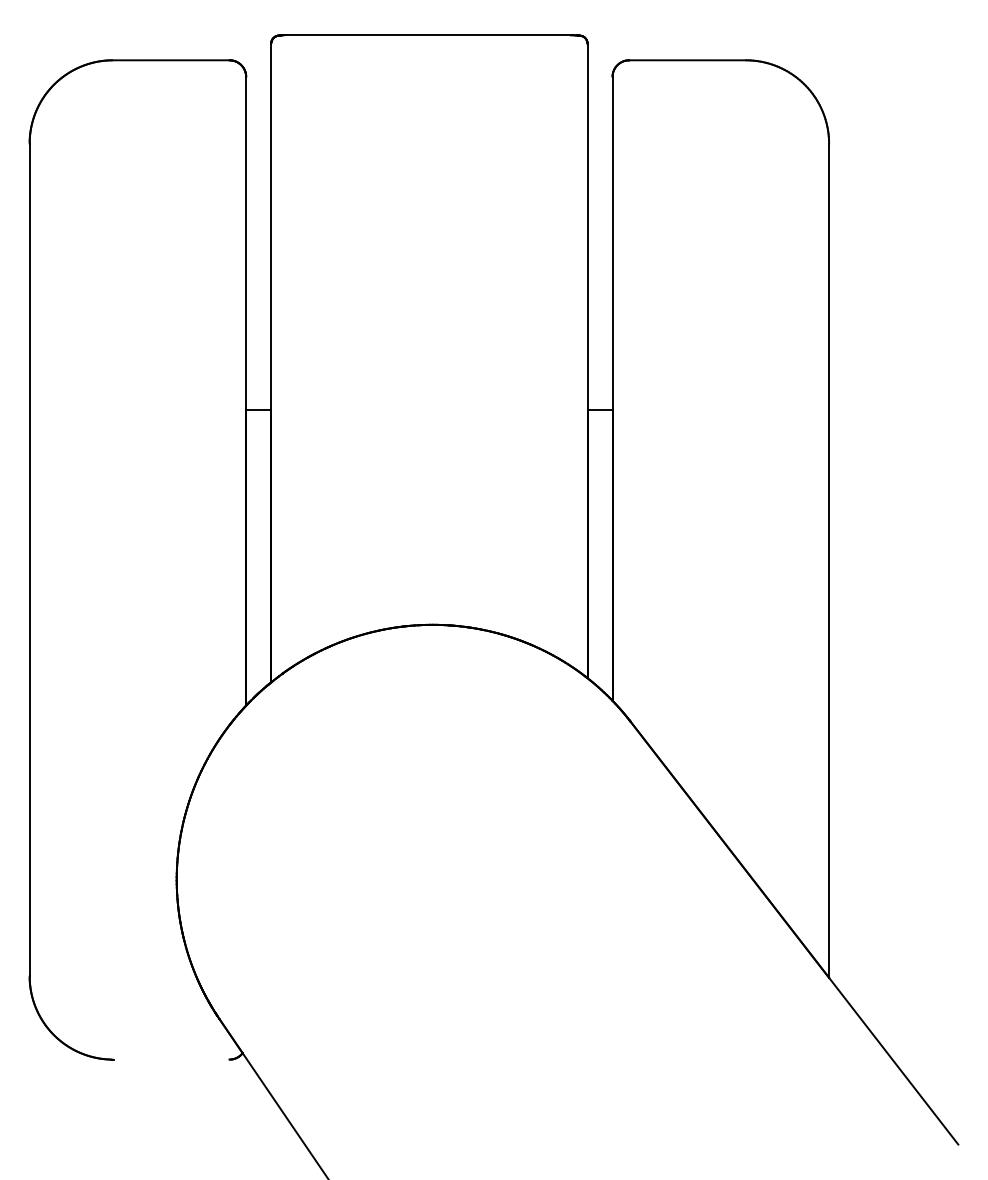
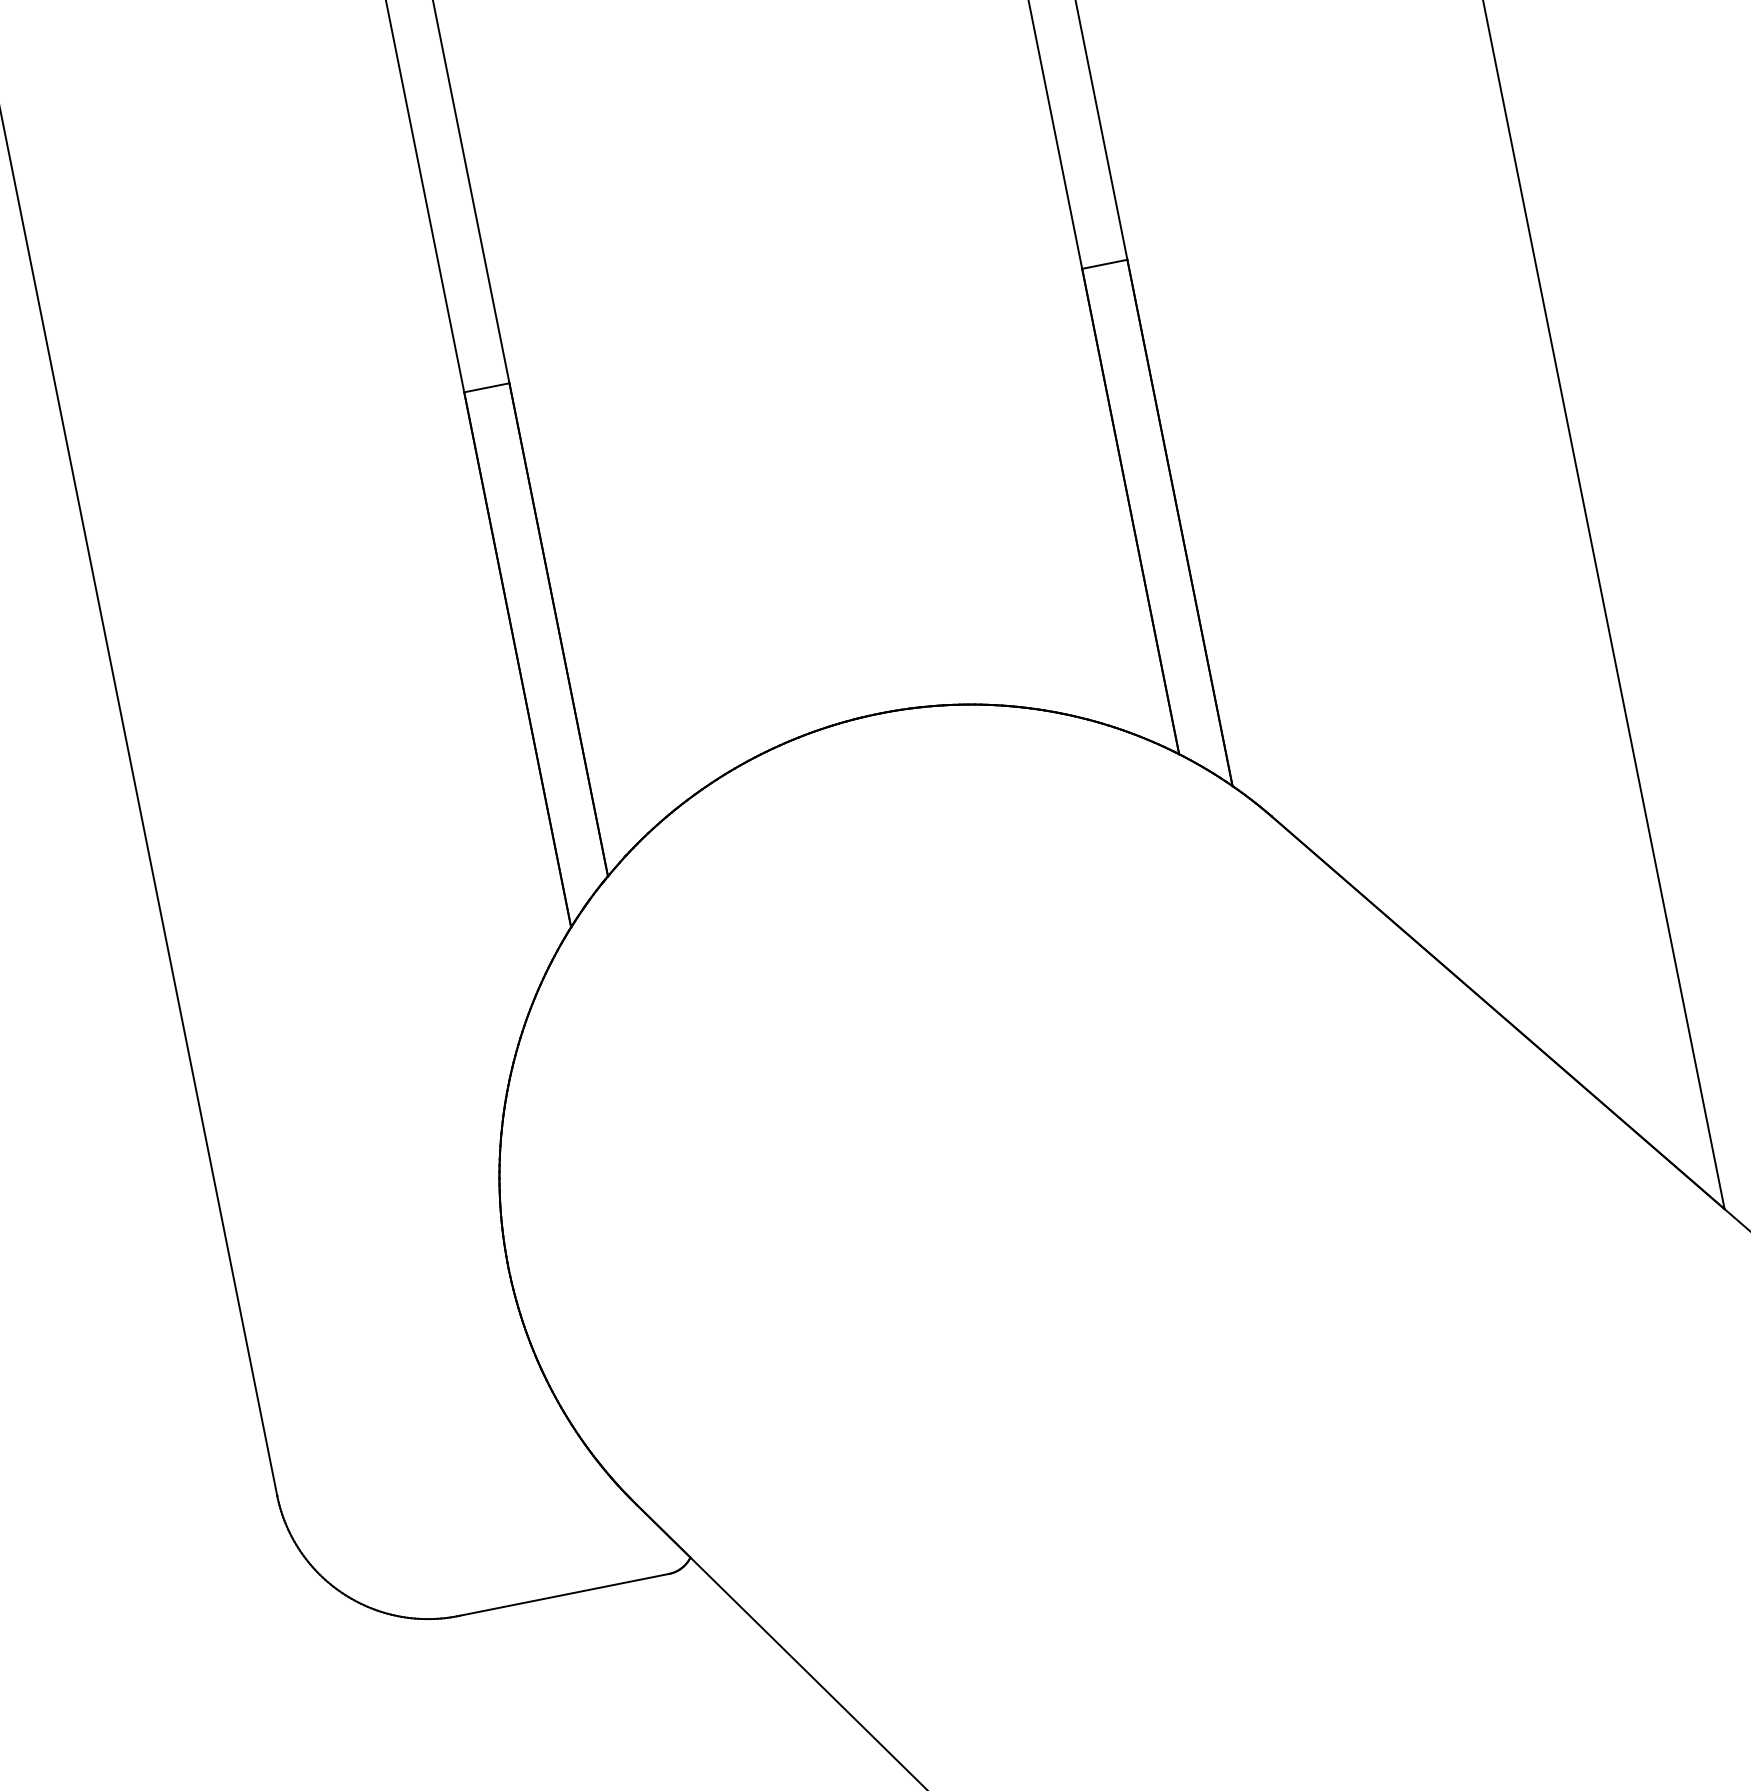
line: (171, 1059) -> (563, 1594), added

